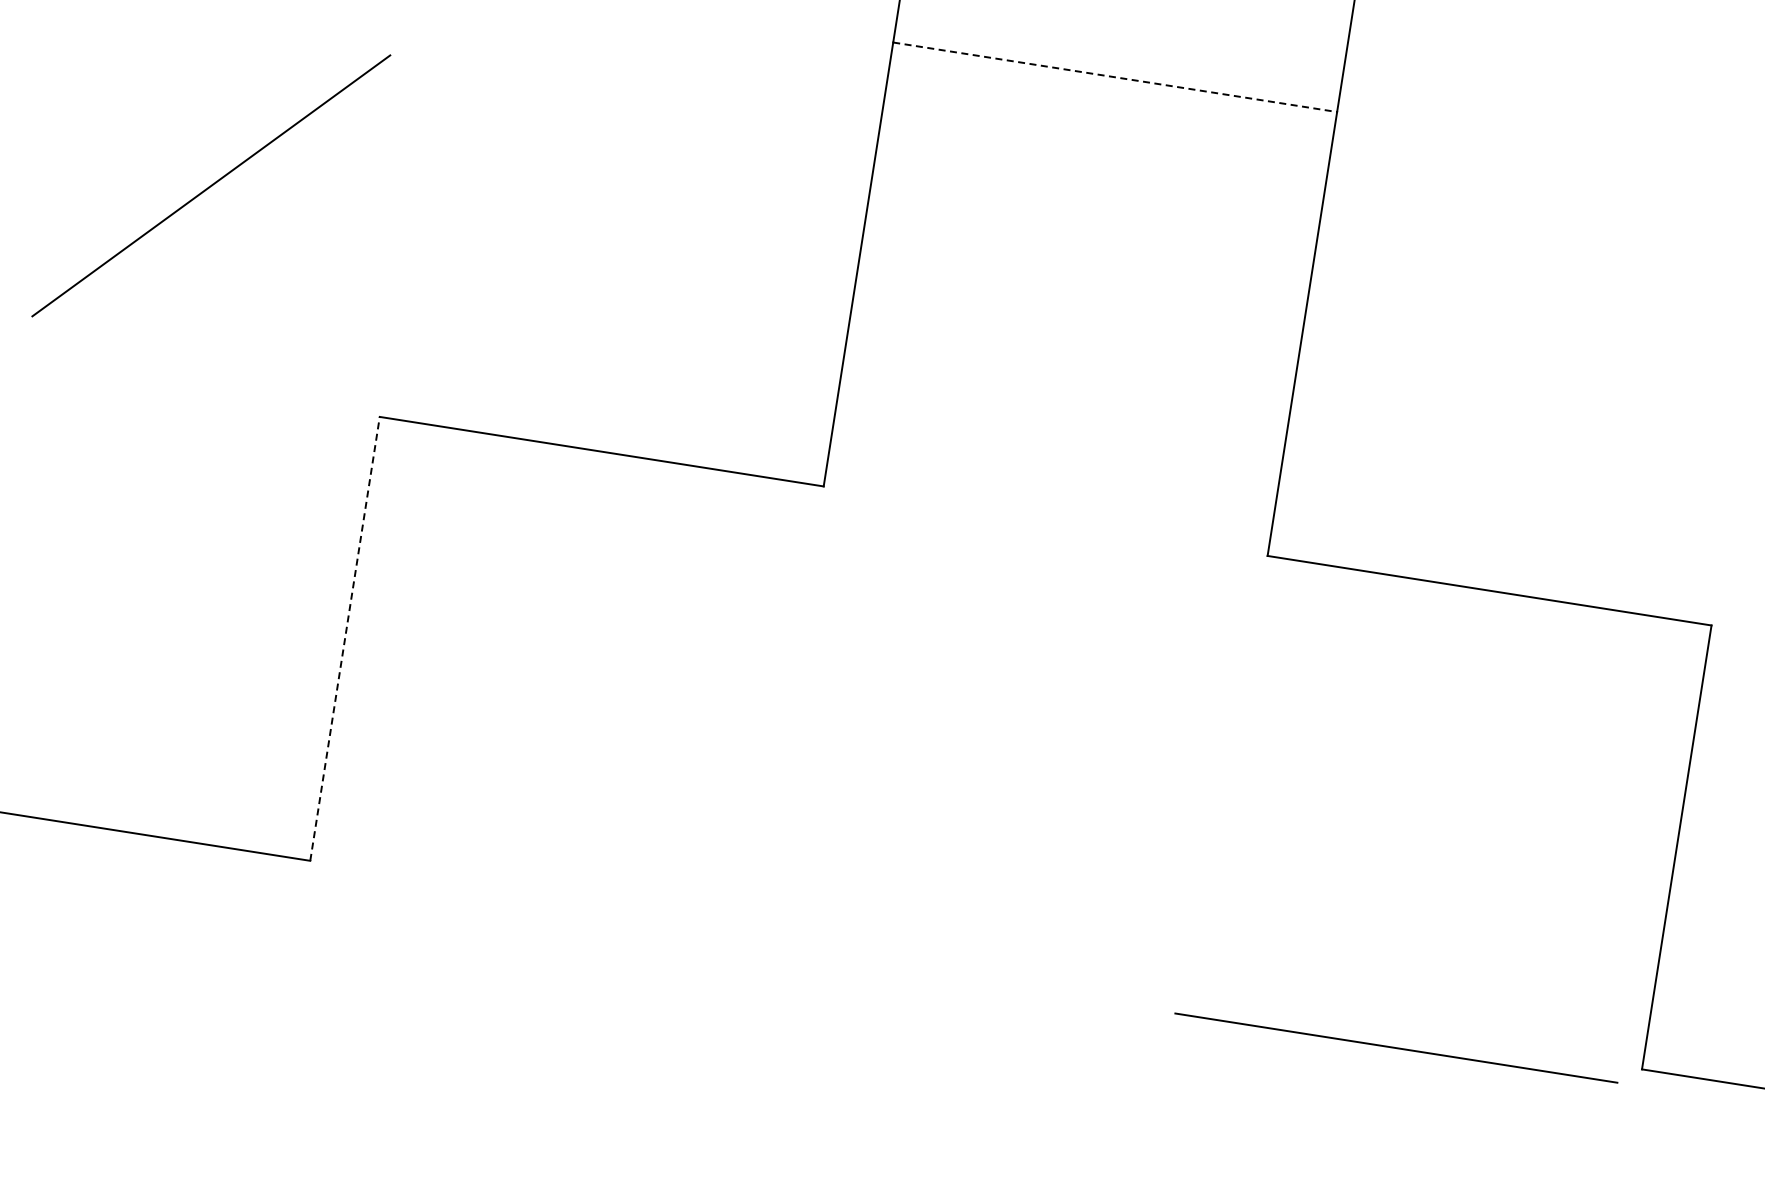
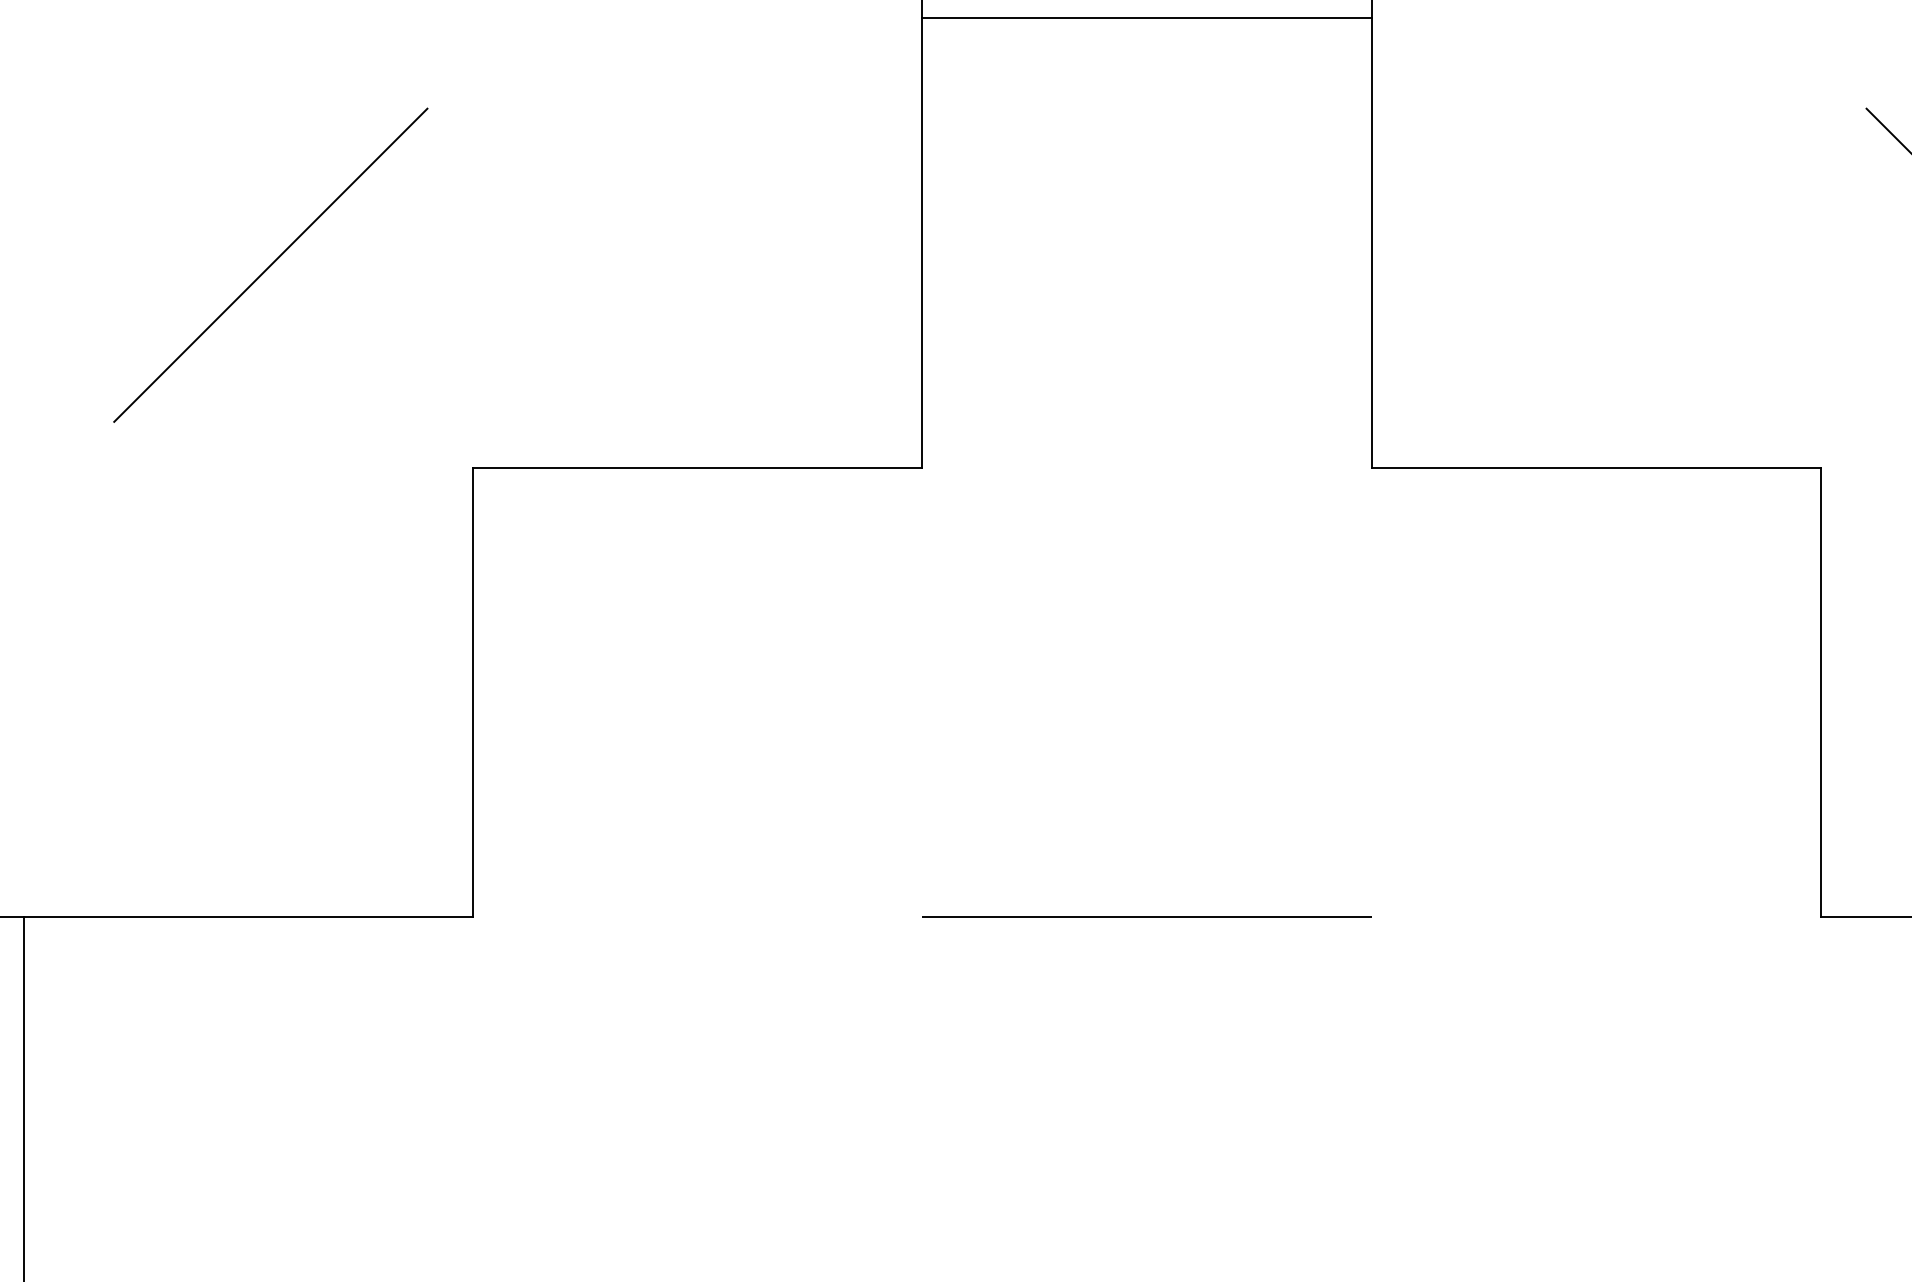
line: (1115, 77) -> (1147, 18), dashed -> solid
line: (345, 639) -> (473, 692), dashed -> solid
line: (1395, 1047) -> (1146, 916), moved

